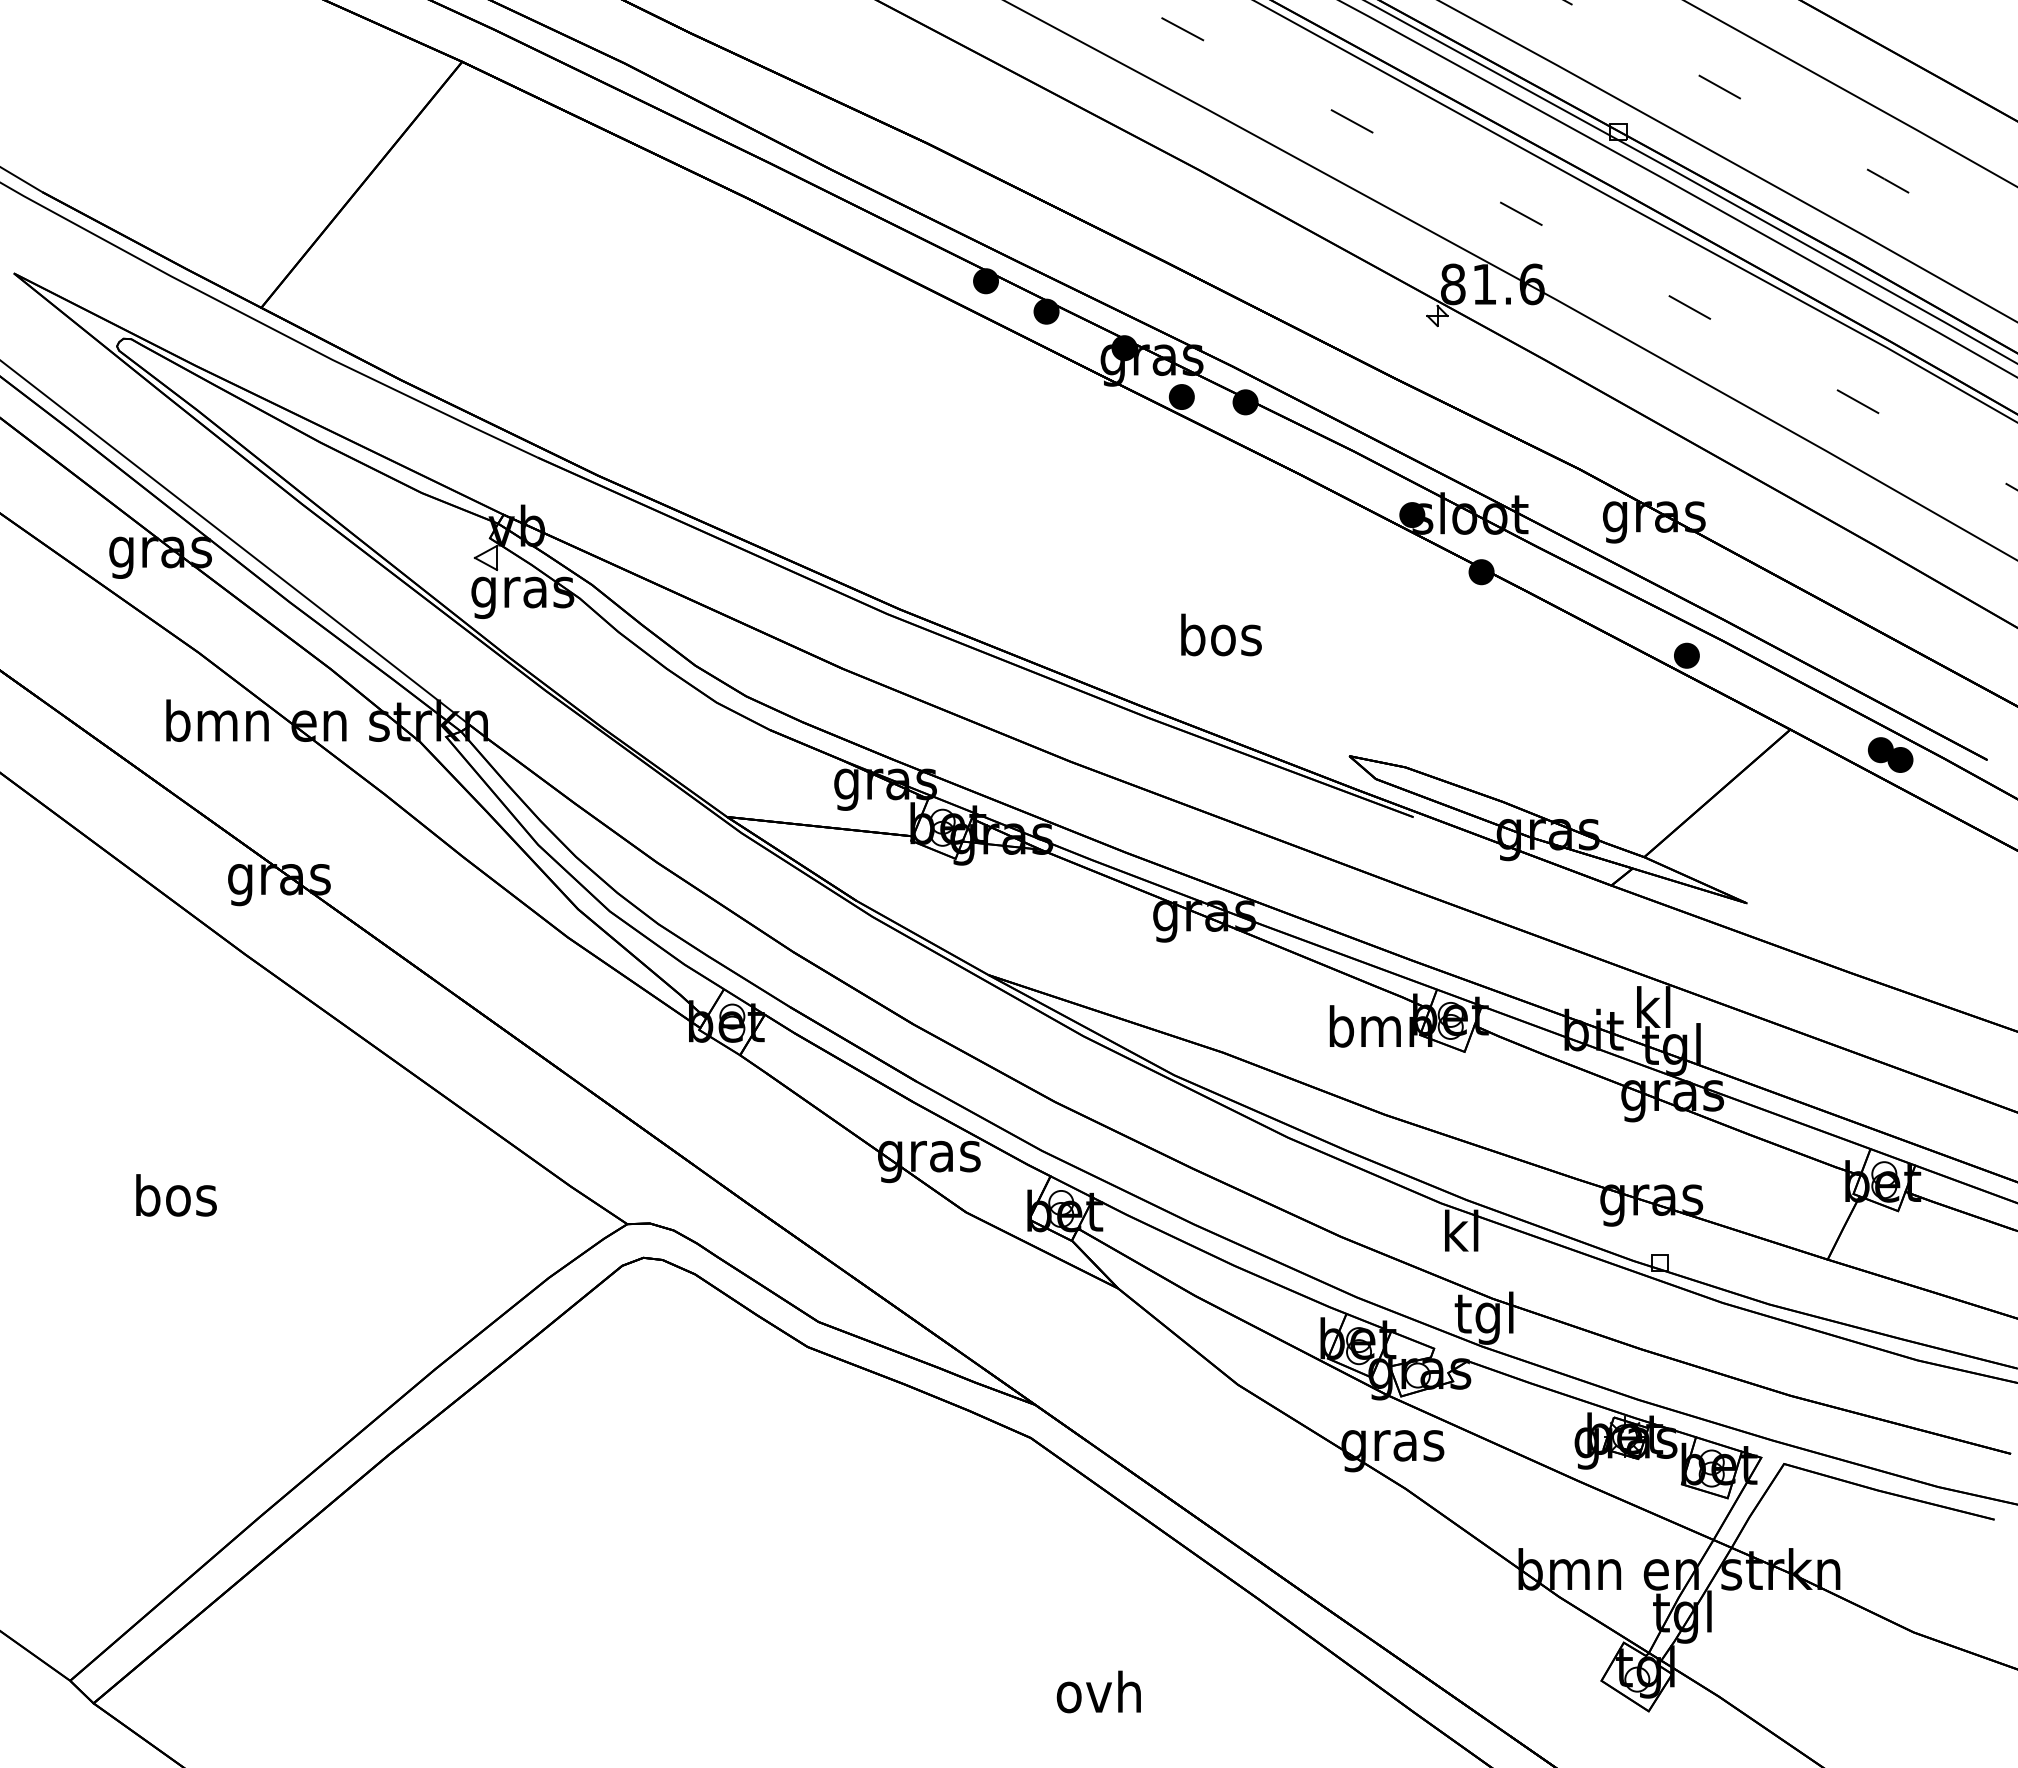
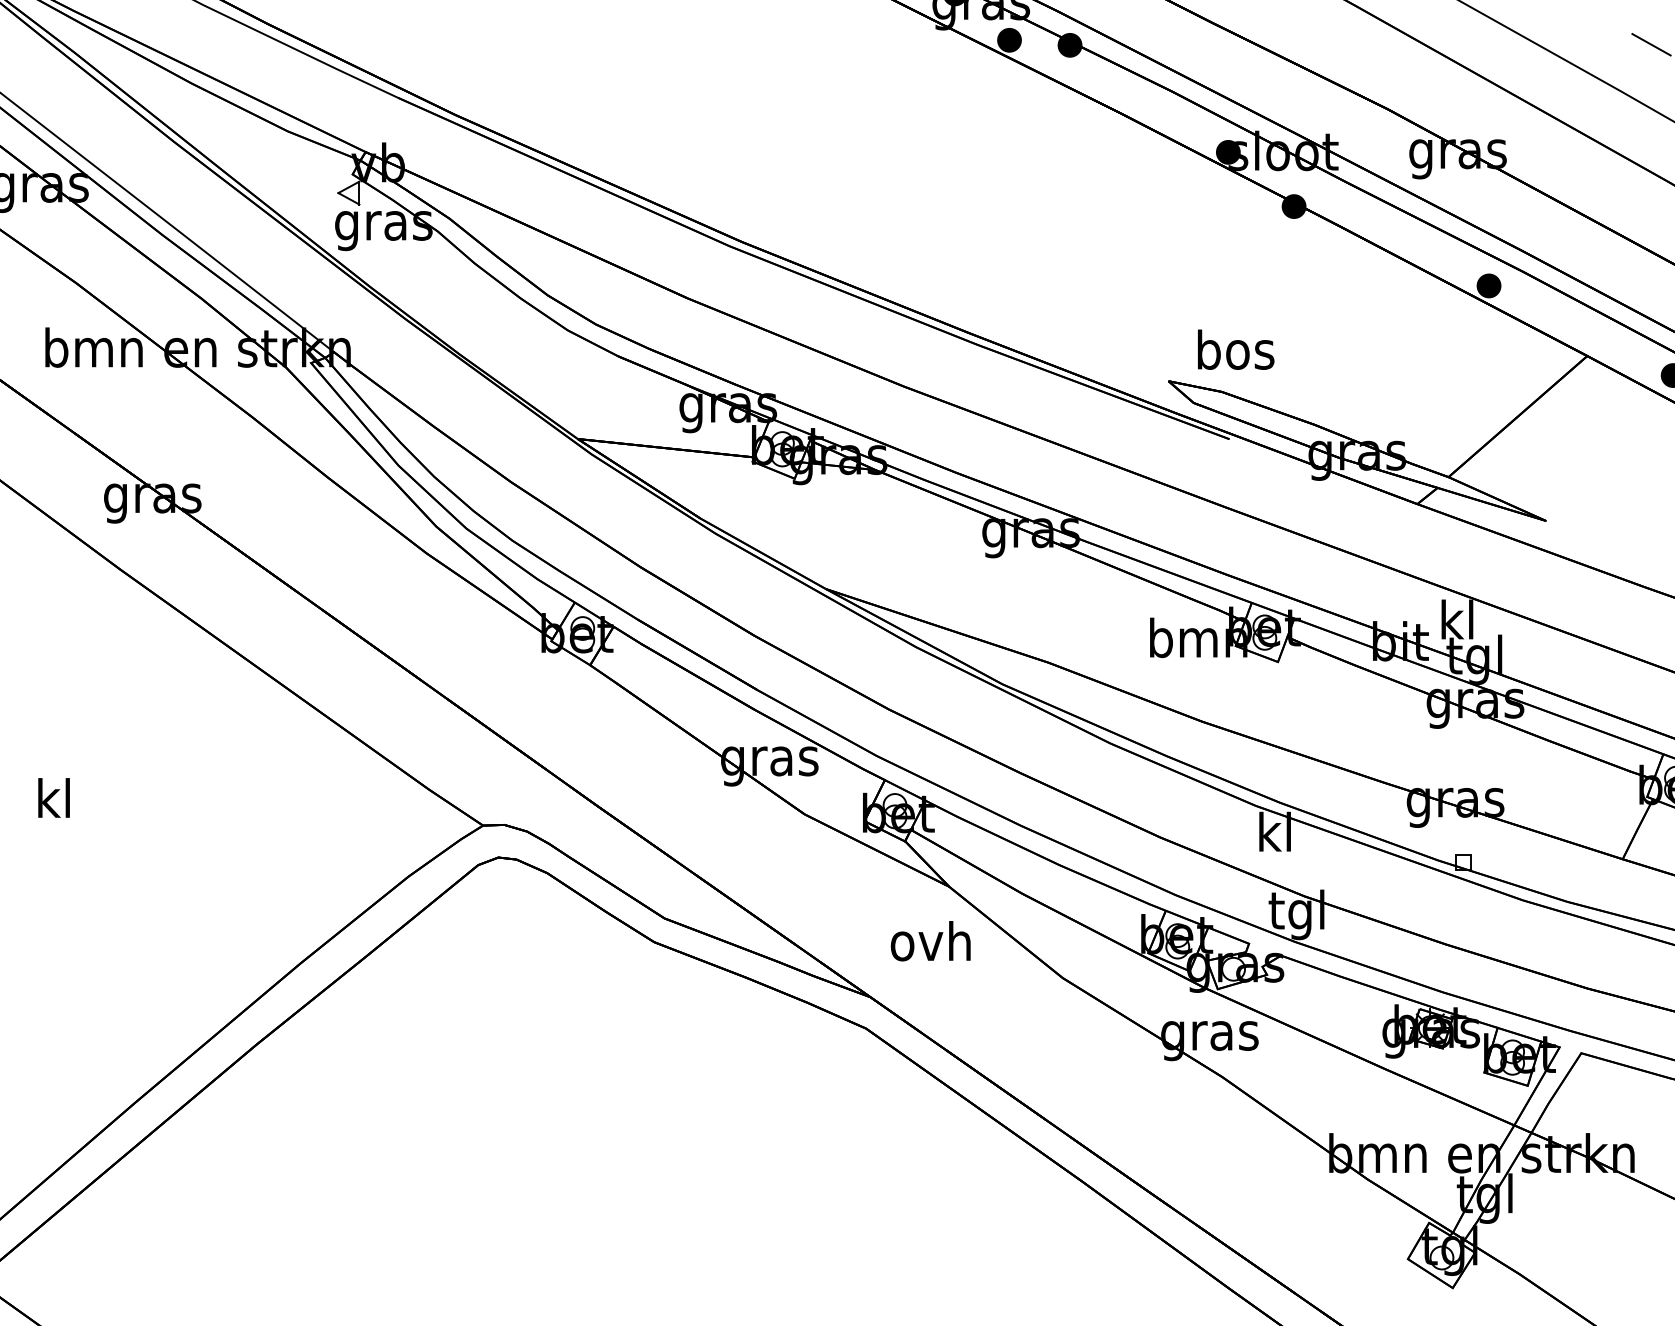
text: (1221, 634) -> (1236, 349), moved
text: (176, 1195) -> (55, 798), bos -> kl
text: (1098, 1691) -> (930, 940), moved

